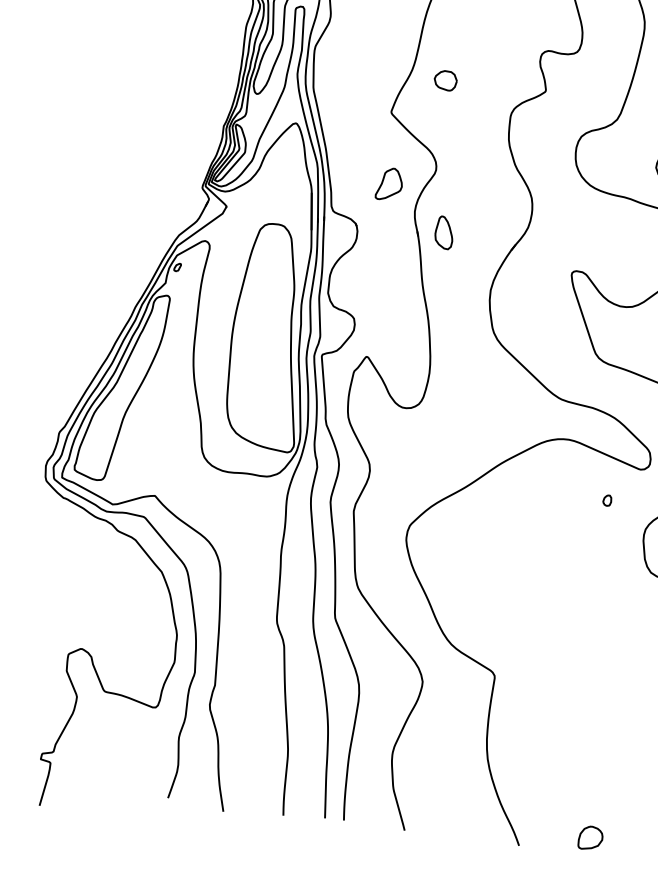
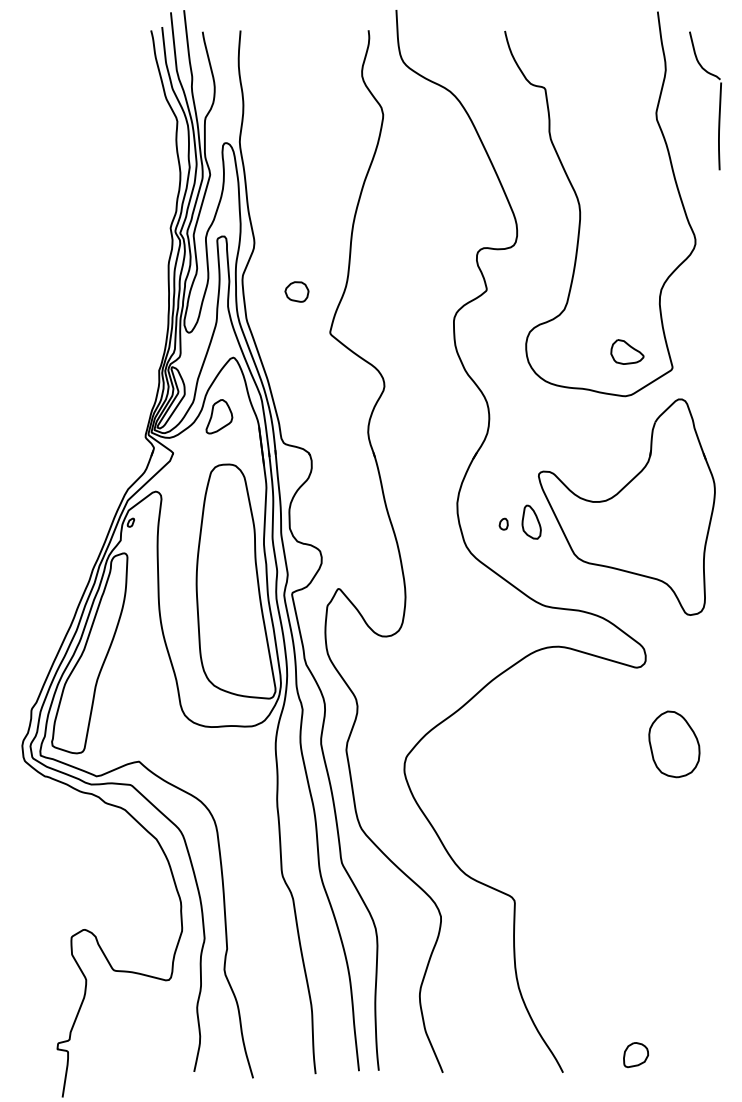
part: (445, 80) -> (296, 291), moved
part: (389, 184) -> (219, 416), moved
part: (444, 232) -> (531, 521), moved
part: (607, 499) -> (503, 523), moved

